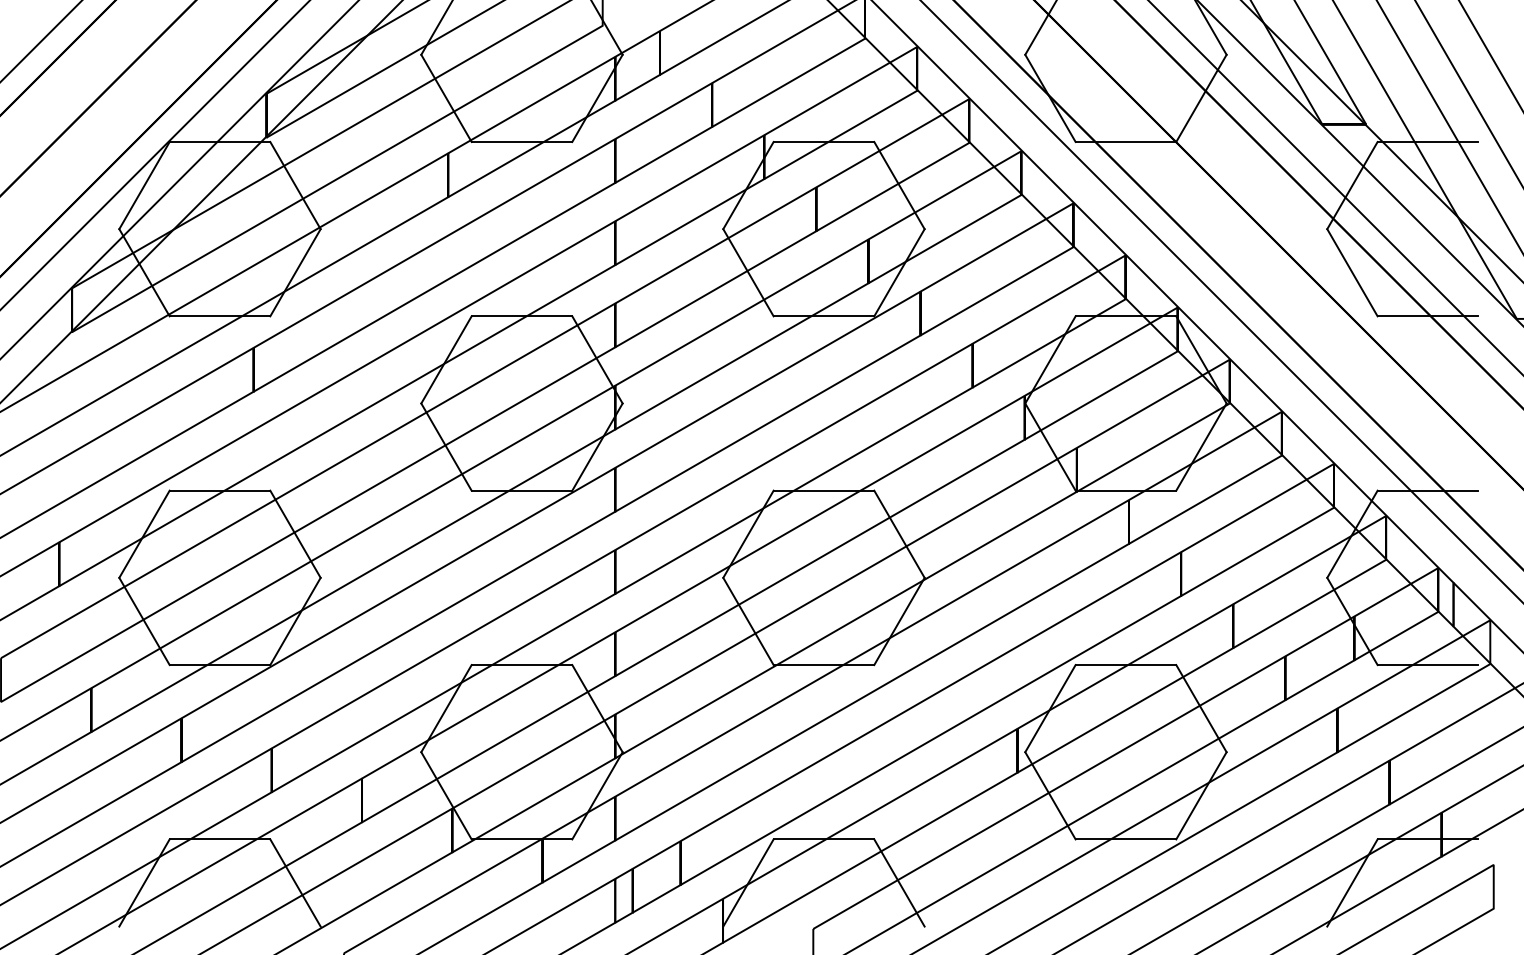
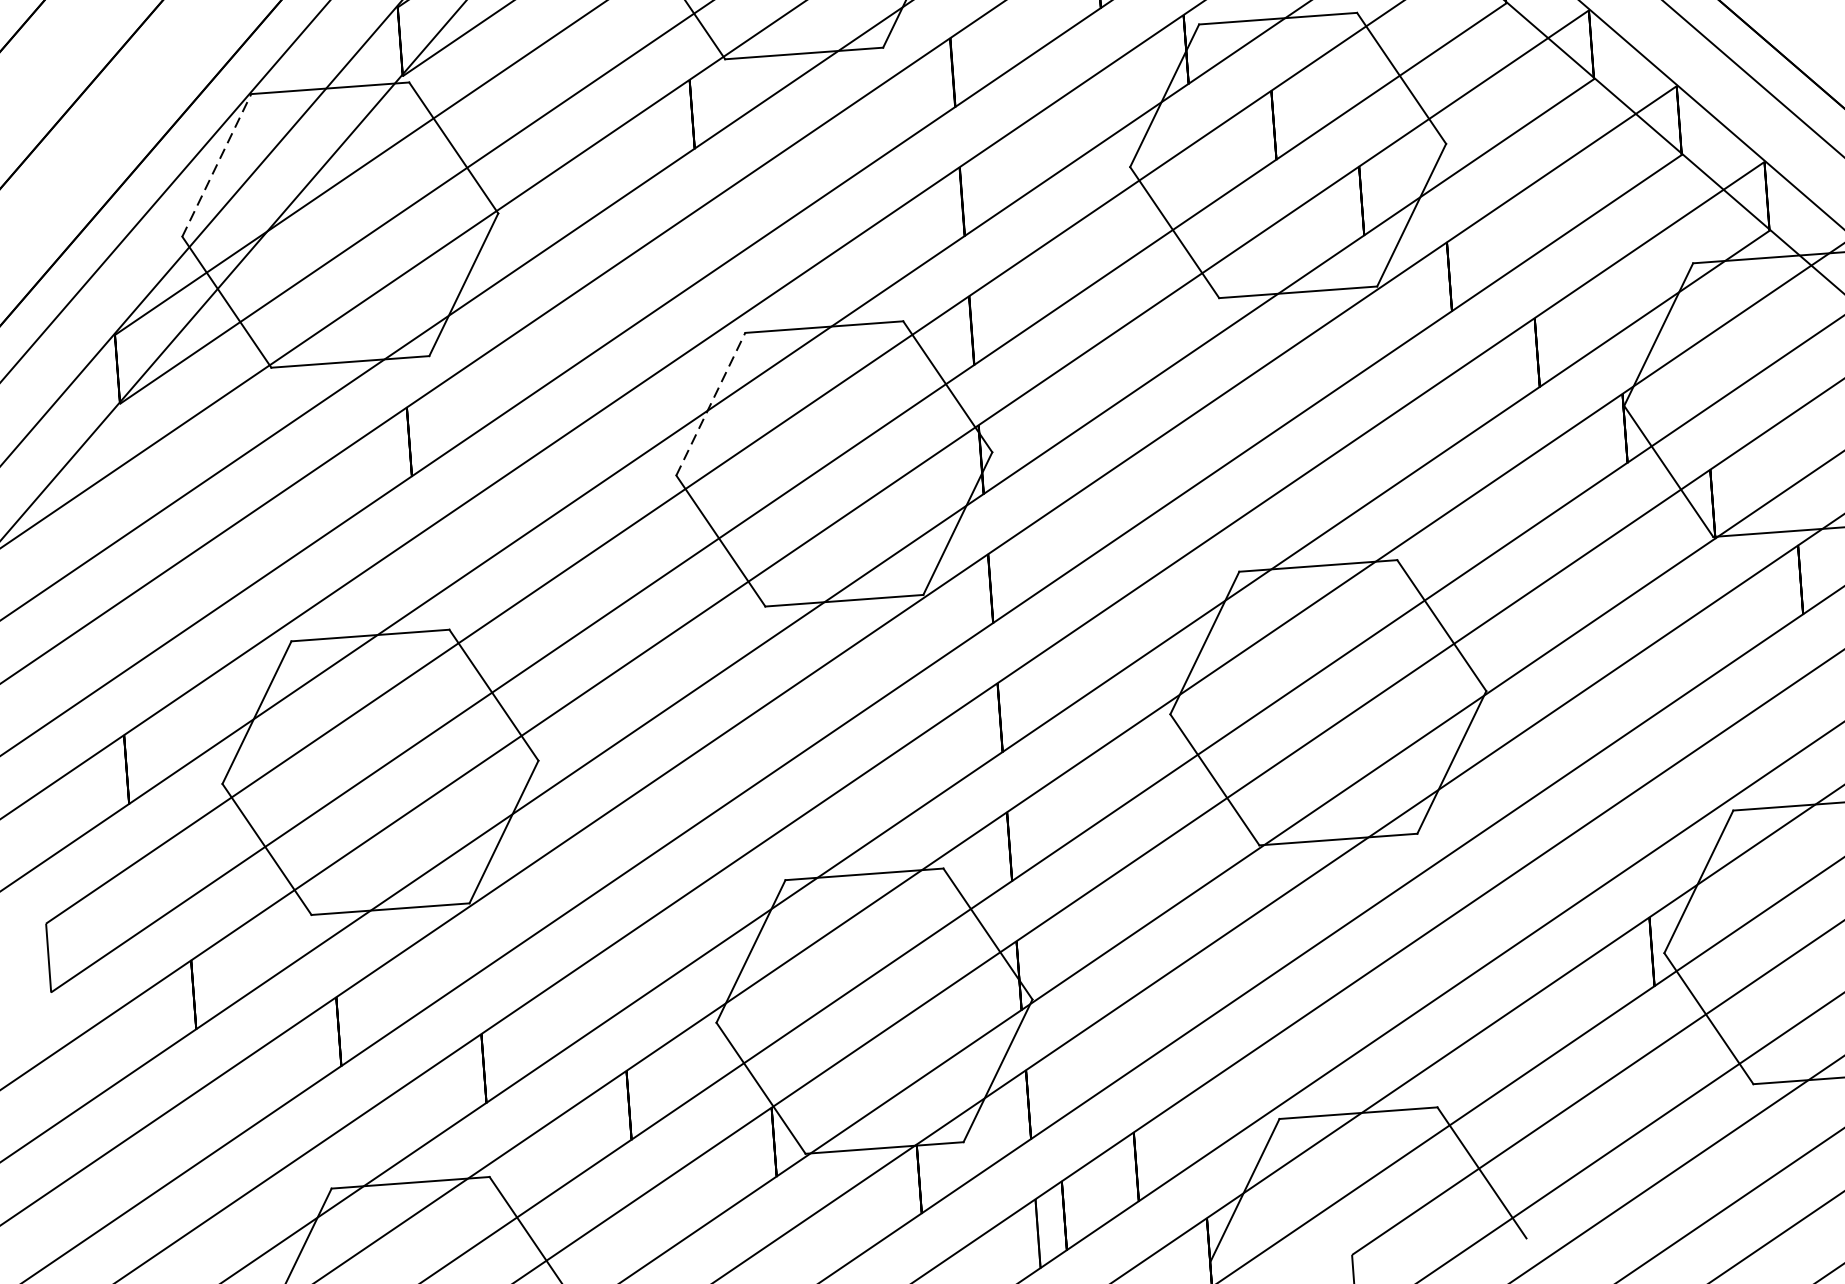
line: (144, 185) -> (216, 165), solid -> dashed
line: (446, 359) -> (710, 403), solid -> dashed

